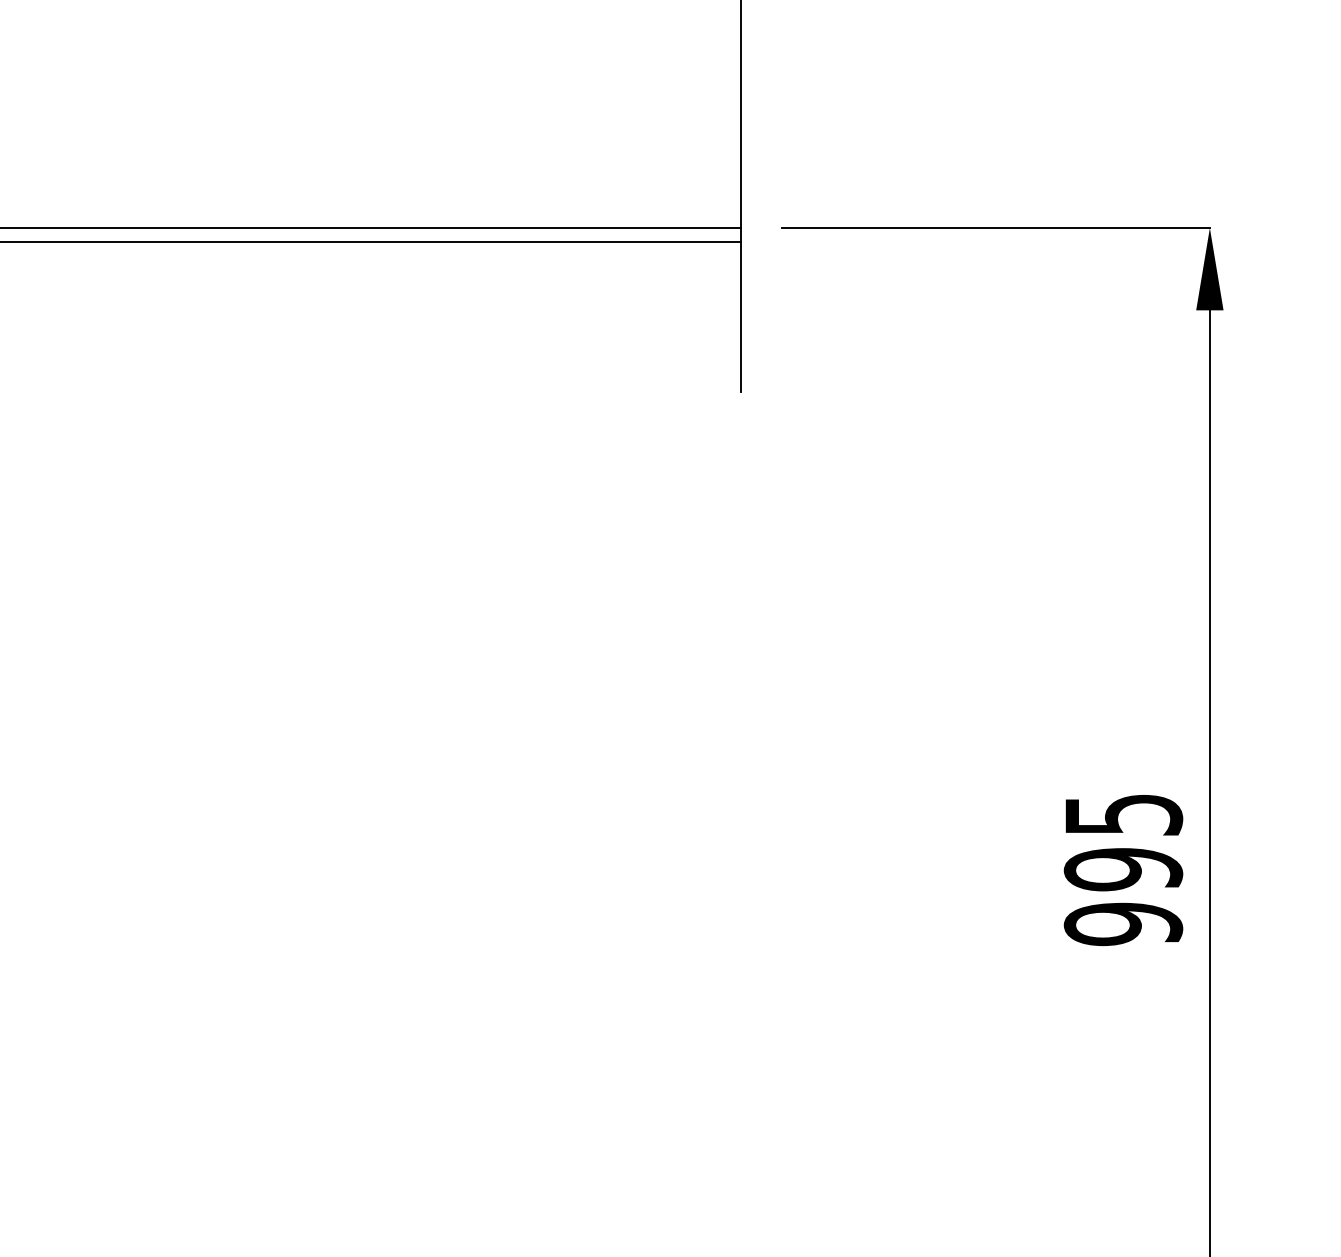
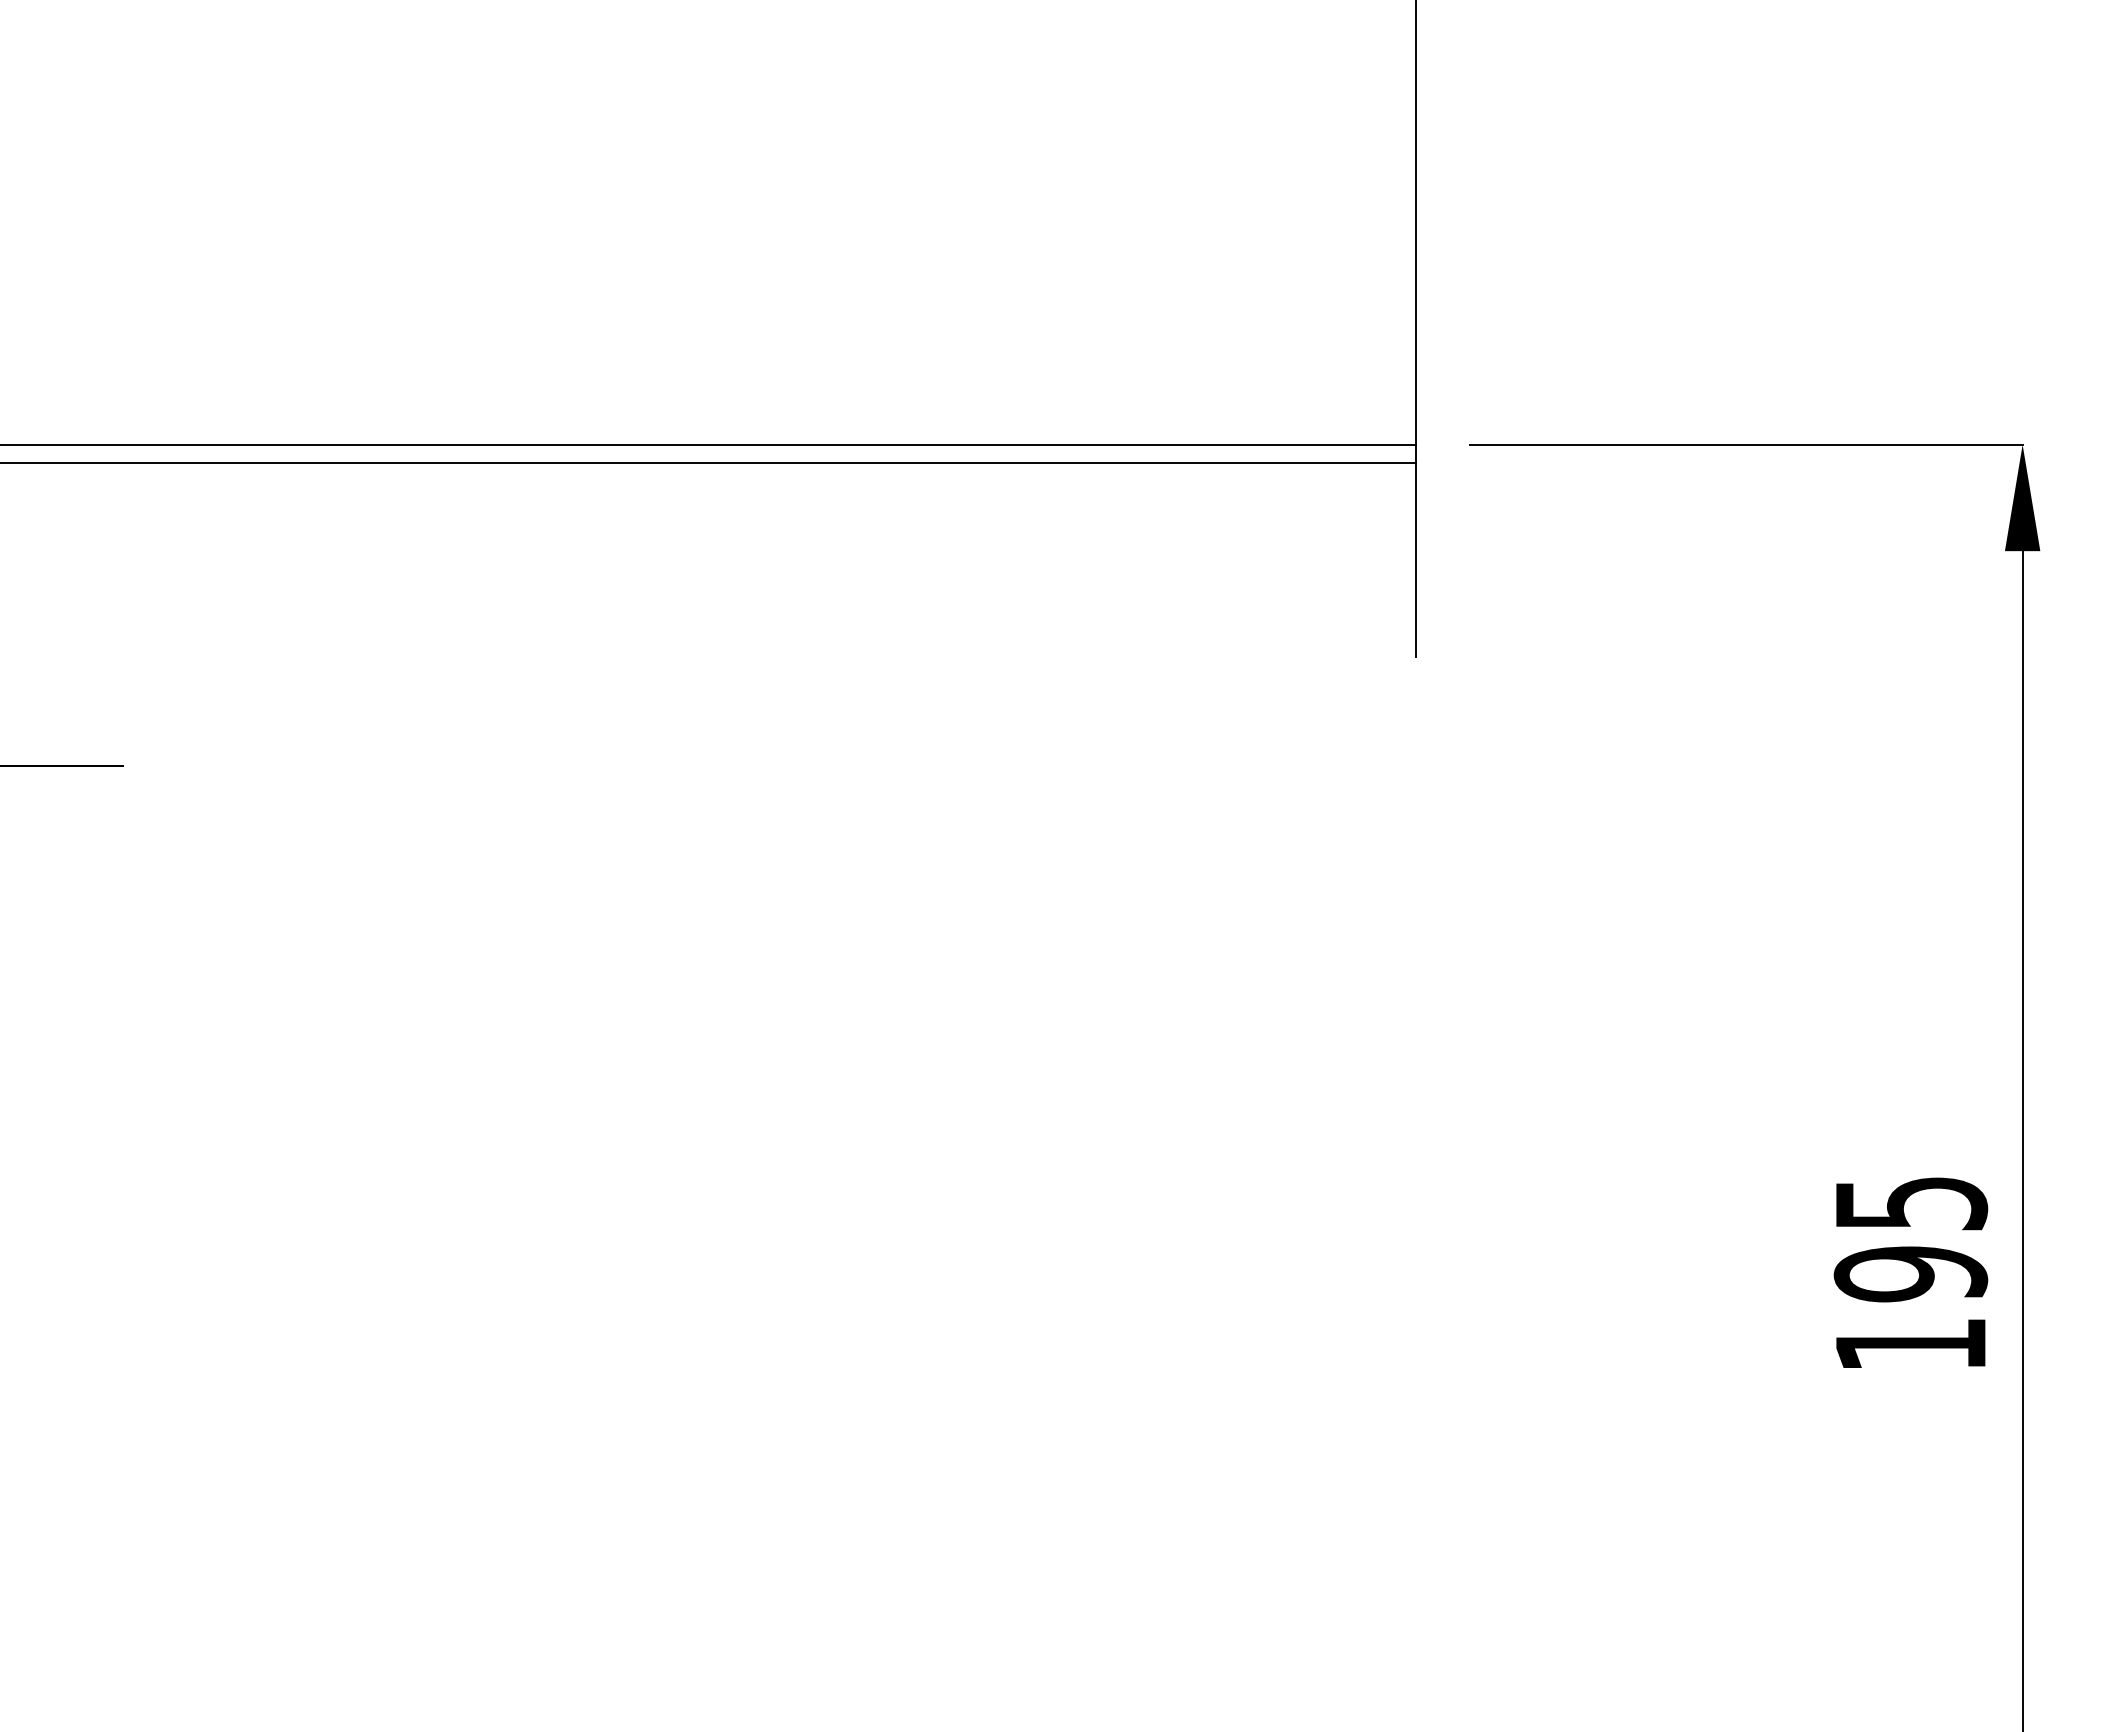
text: (1123, 924) -> (1910, 1345), 995 -> 195

